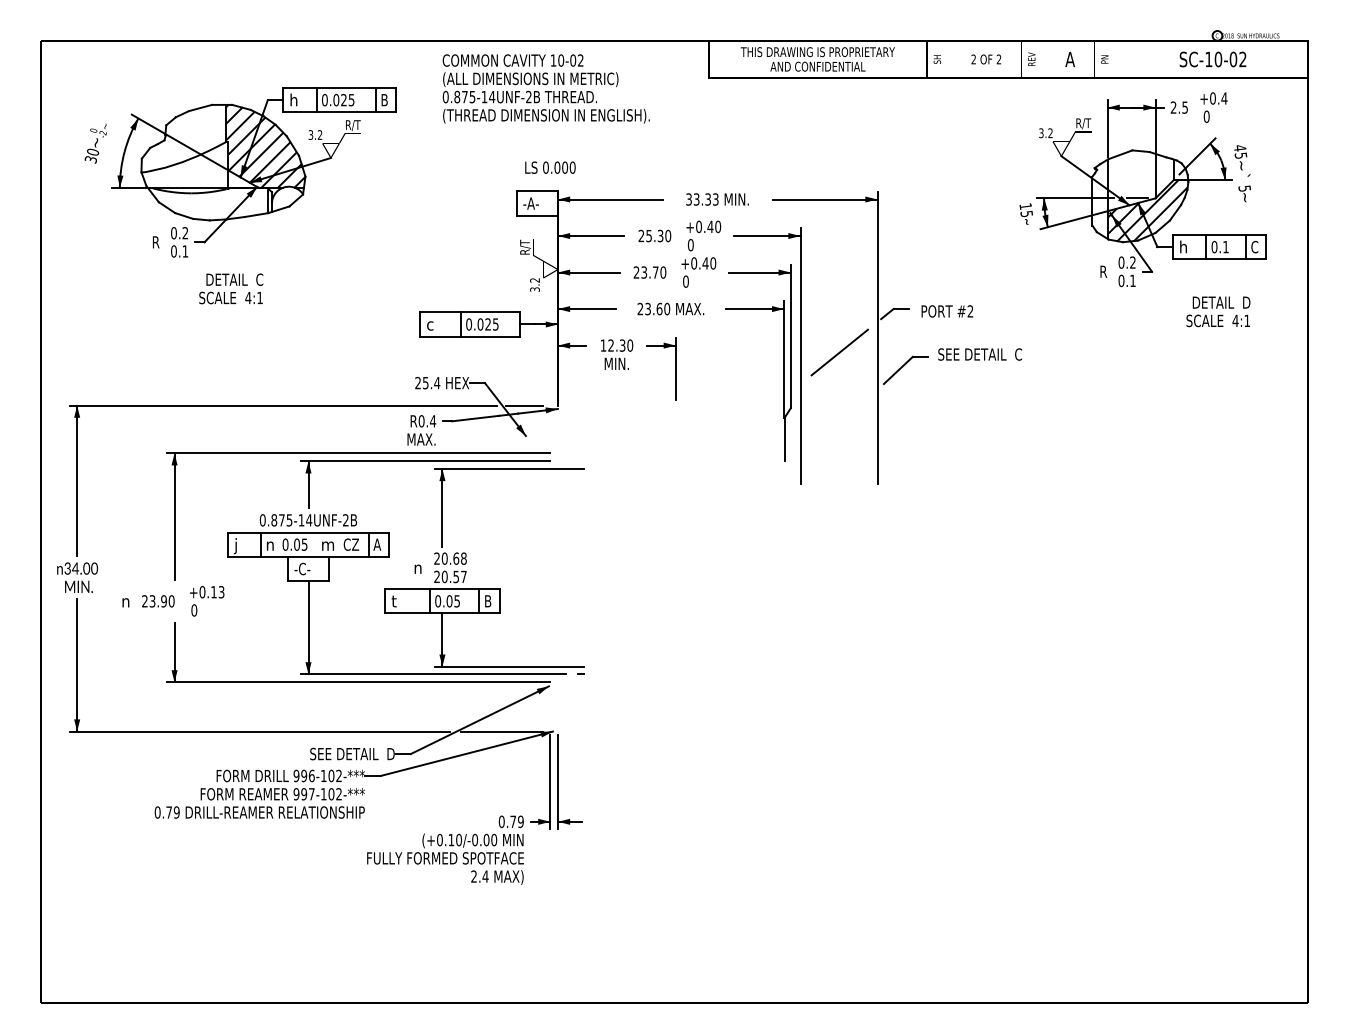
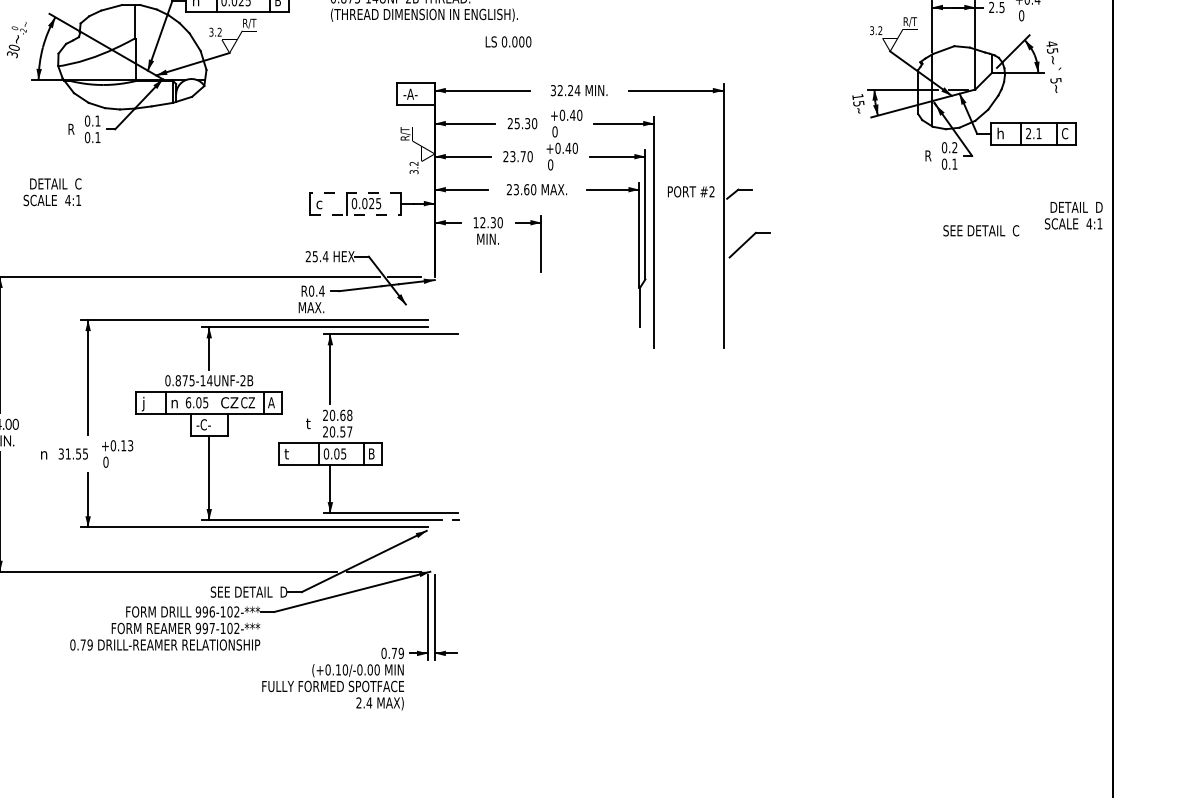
hatch: (265, 145) -> (170, 41), removed
text: (550, 167) -> (508, 41), moved
text: (705, 199) -> (568, 90), 33.33 -> 32.24
hatch: (1147, 210) -> (968, 100), removed
text: (185, 233) -> (98, 121), 0.2 -> 0.1
text: (1214, 247) -> (1028, 133), 0.1 -> 2.1
text: (231, 288) -> (52, 191), moved
text: (947, 311) -> (691, 191), moved
text: (1218, 311) -> (1073, 215), moved
line: (470, 312) -> (355, 192), solid -> dashed
line: (470, 336) -> (355, 214), solid -> dashed
line: (839, 352) -> (689, 228), removed
text: (979, 354) -> (980, 230), moved
text: (285, 544) -> (188, 402), 0.05 -> 6.05
text: (330, 544) -> (229, 402), m -> CZ
text: (417, 567) -> (307, 423), n -> t
text: (158, 601) -> (73, 454), 23.90 -> 31.55

